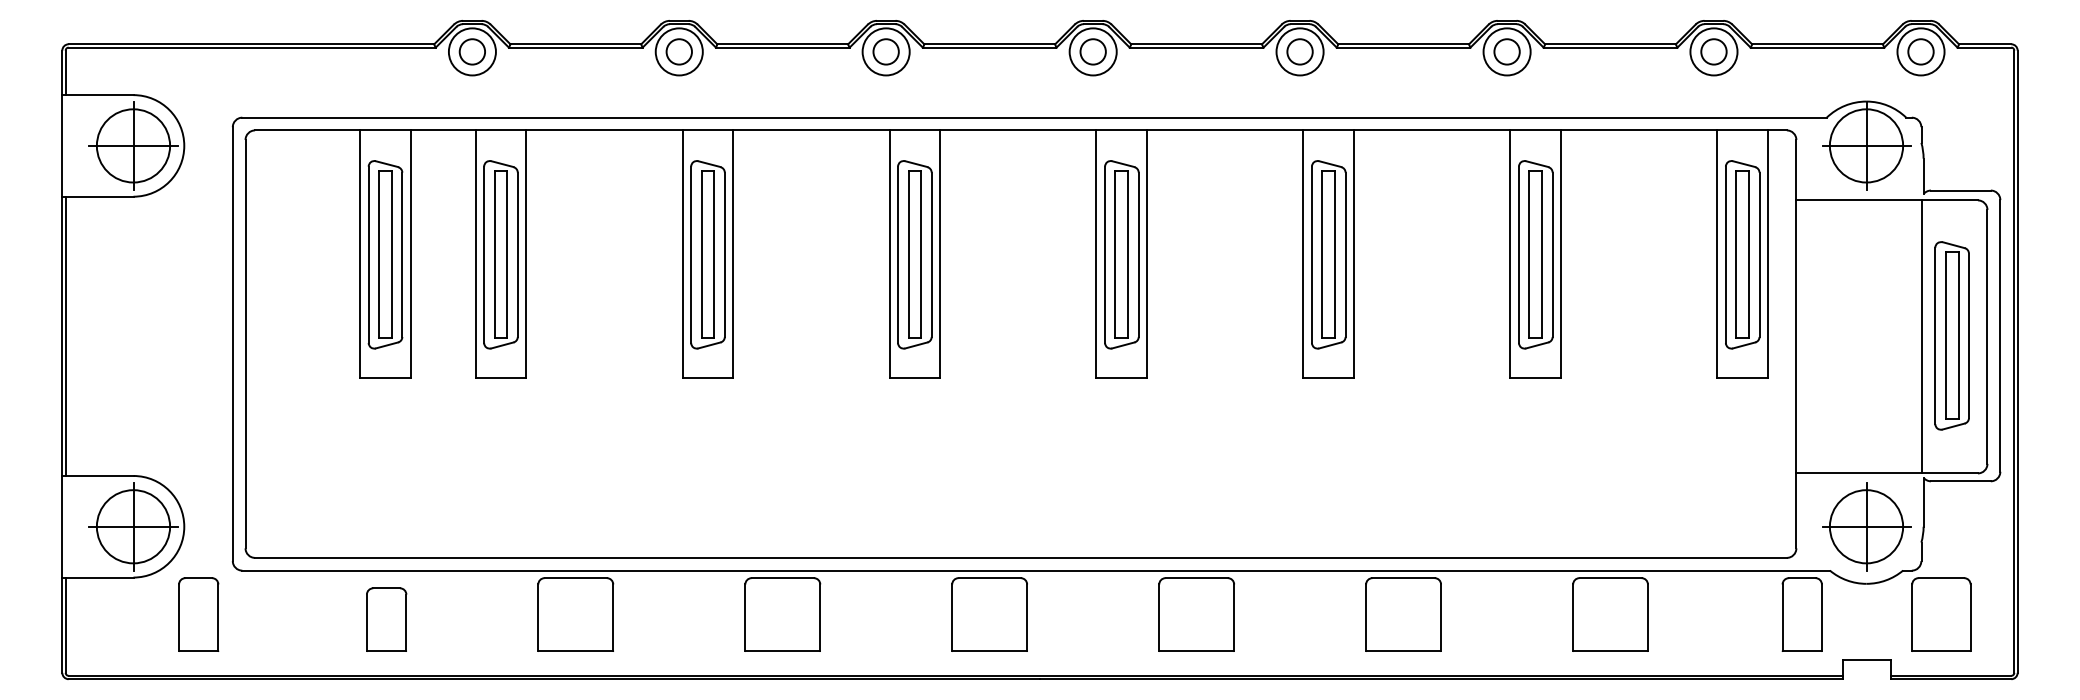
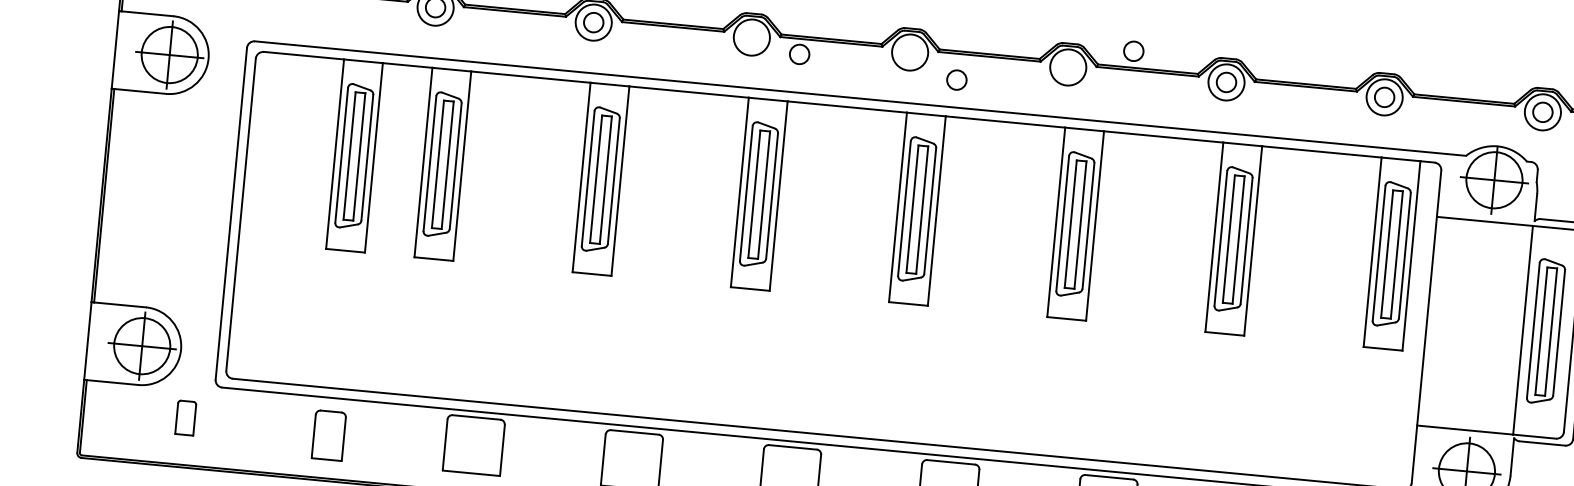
circle: (885, 51) -> (799, 54), moved
circle: (1092, 51) -> (956, 79), moved
circle: (1299, 51) -> (1133, 50), moved
part: (198, 614) -> (185, 417), size x0.6

